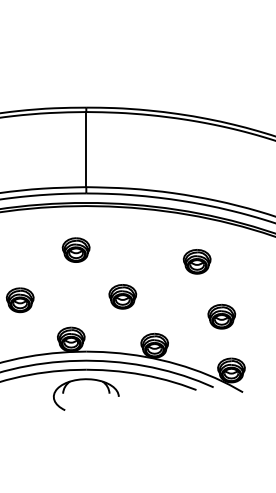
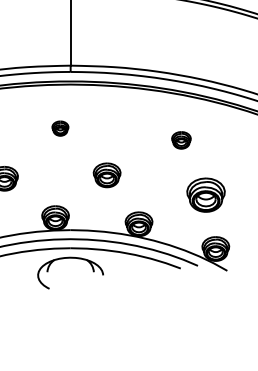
part: (75, 249) -> (59, 128), size x0.6
part: (196, 261) -> (180, 140), size x0.7
part: (221, 316) -> (205, 195), size x1.4

